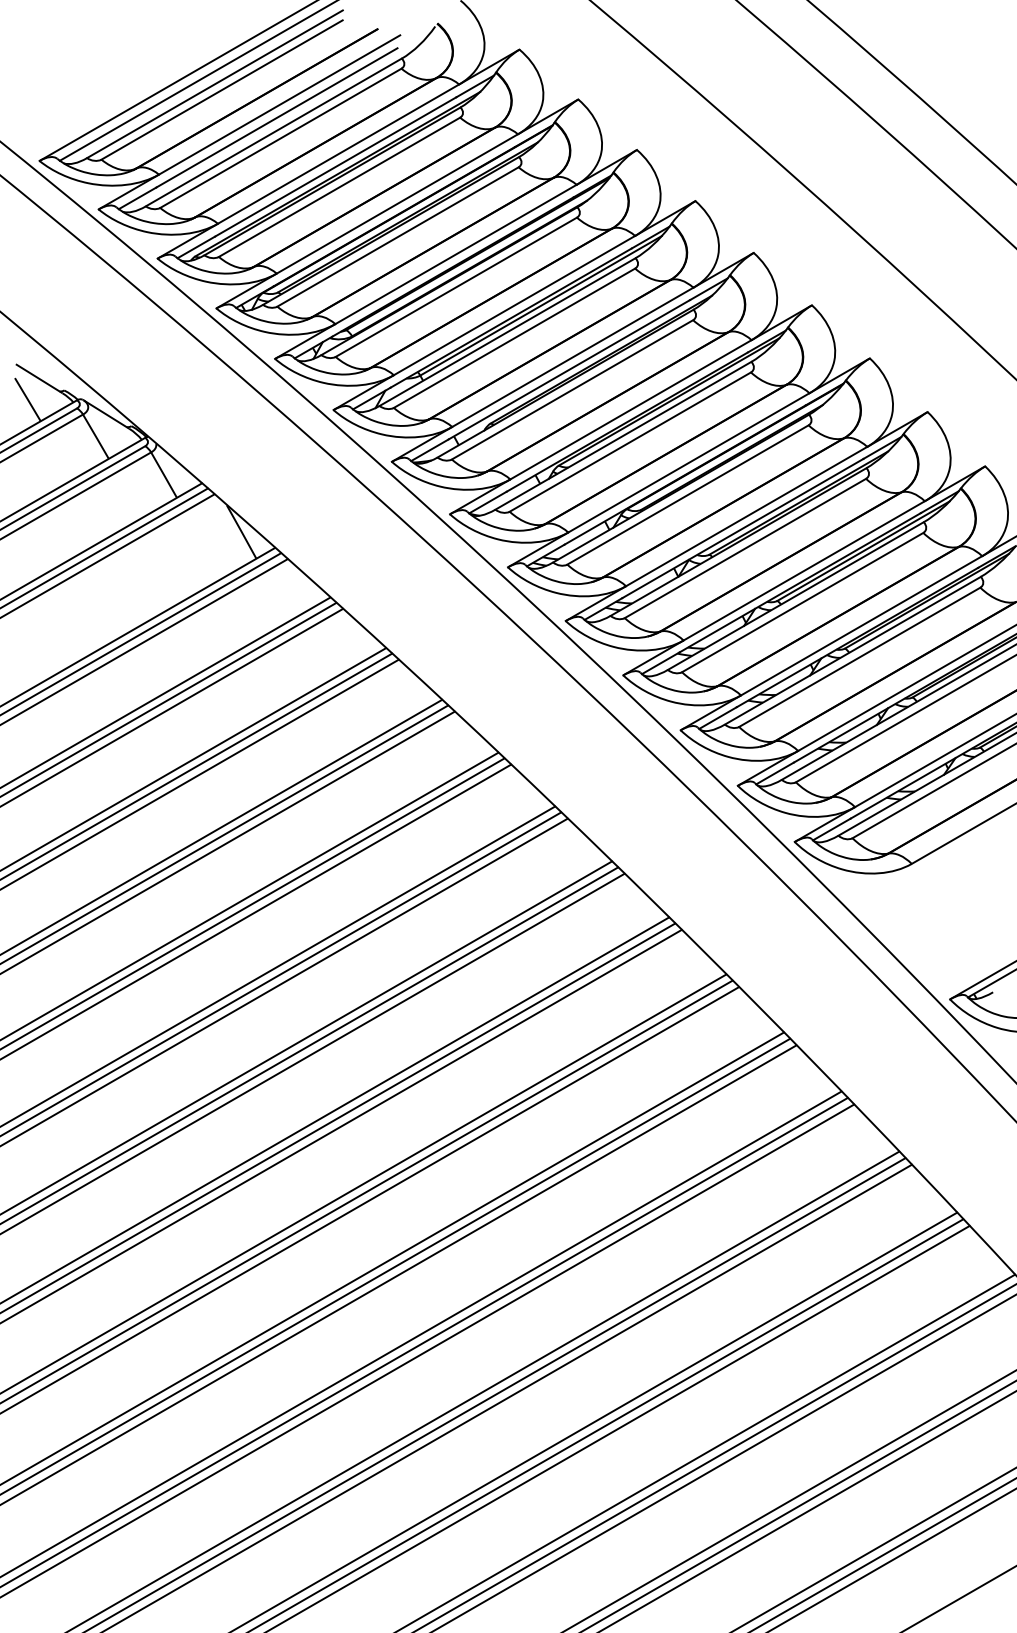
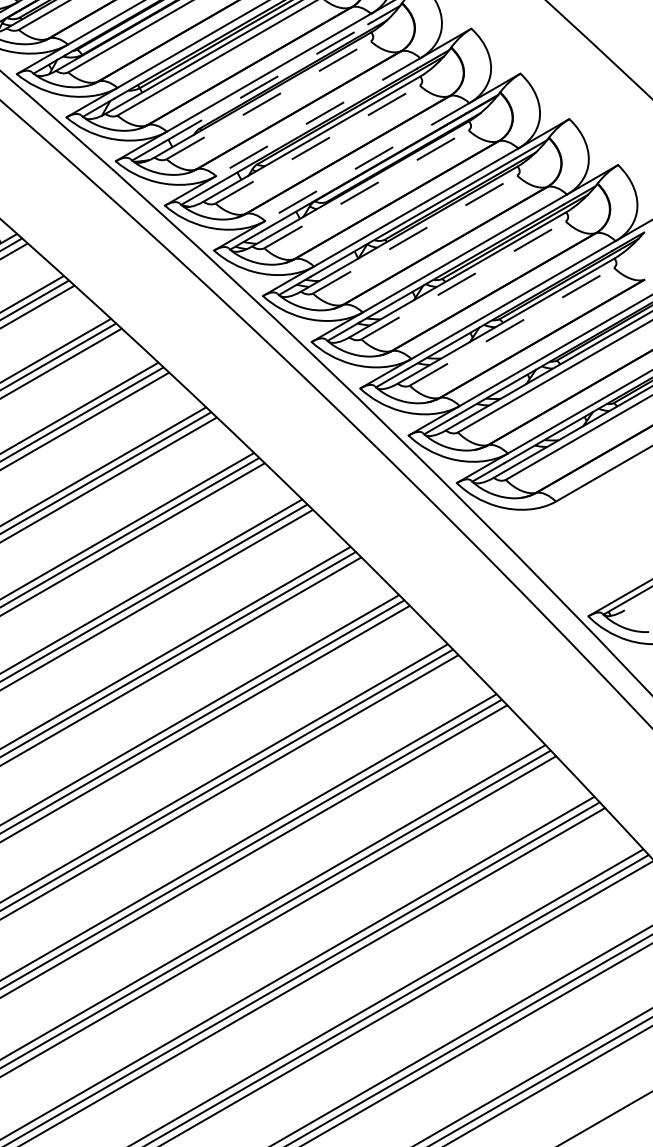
line: (569, 369) -> (266, 83), solid -> dashed
line: (572, 389) -> (268, 99), solid -> dashed
line: (630, 410) -> (317, 117), solid -> dashed
line: (630, 441) -> (317, 144), solid -> dashed
line: (688, 463) -> (366, 162), solid -> dashed
line: (688, 494) -> (366, 188), solid -> dashed
line: (745, 548) -> (415, 234), solid -> dashed
line: (803, 602) -> (464, 280), solid -> dashed
line: (860, 657) -> (512, 326), solid -> dashed

